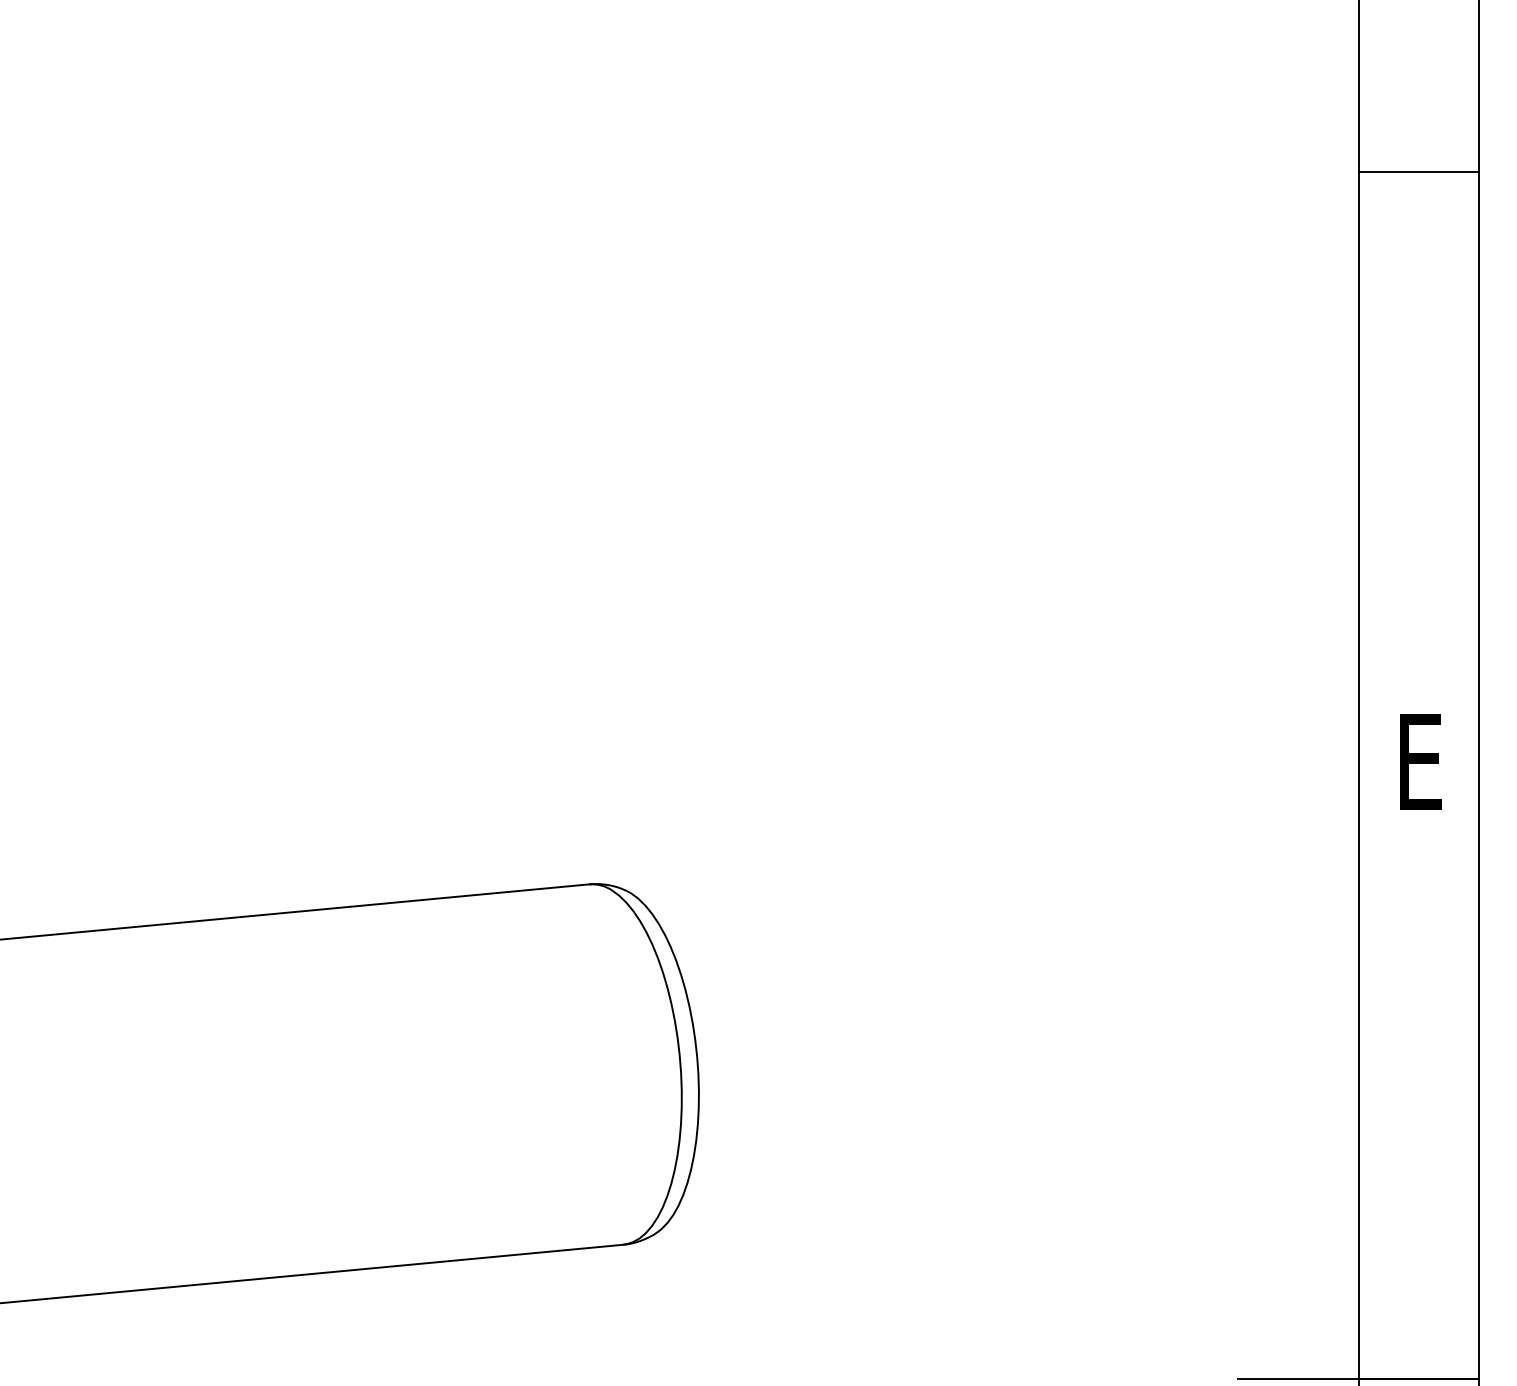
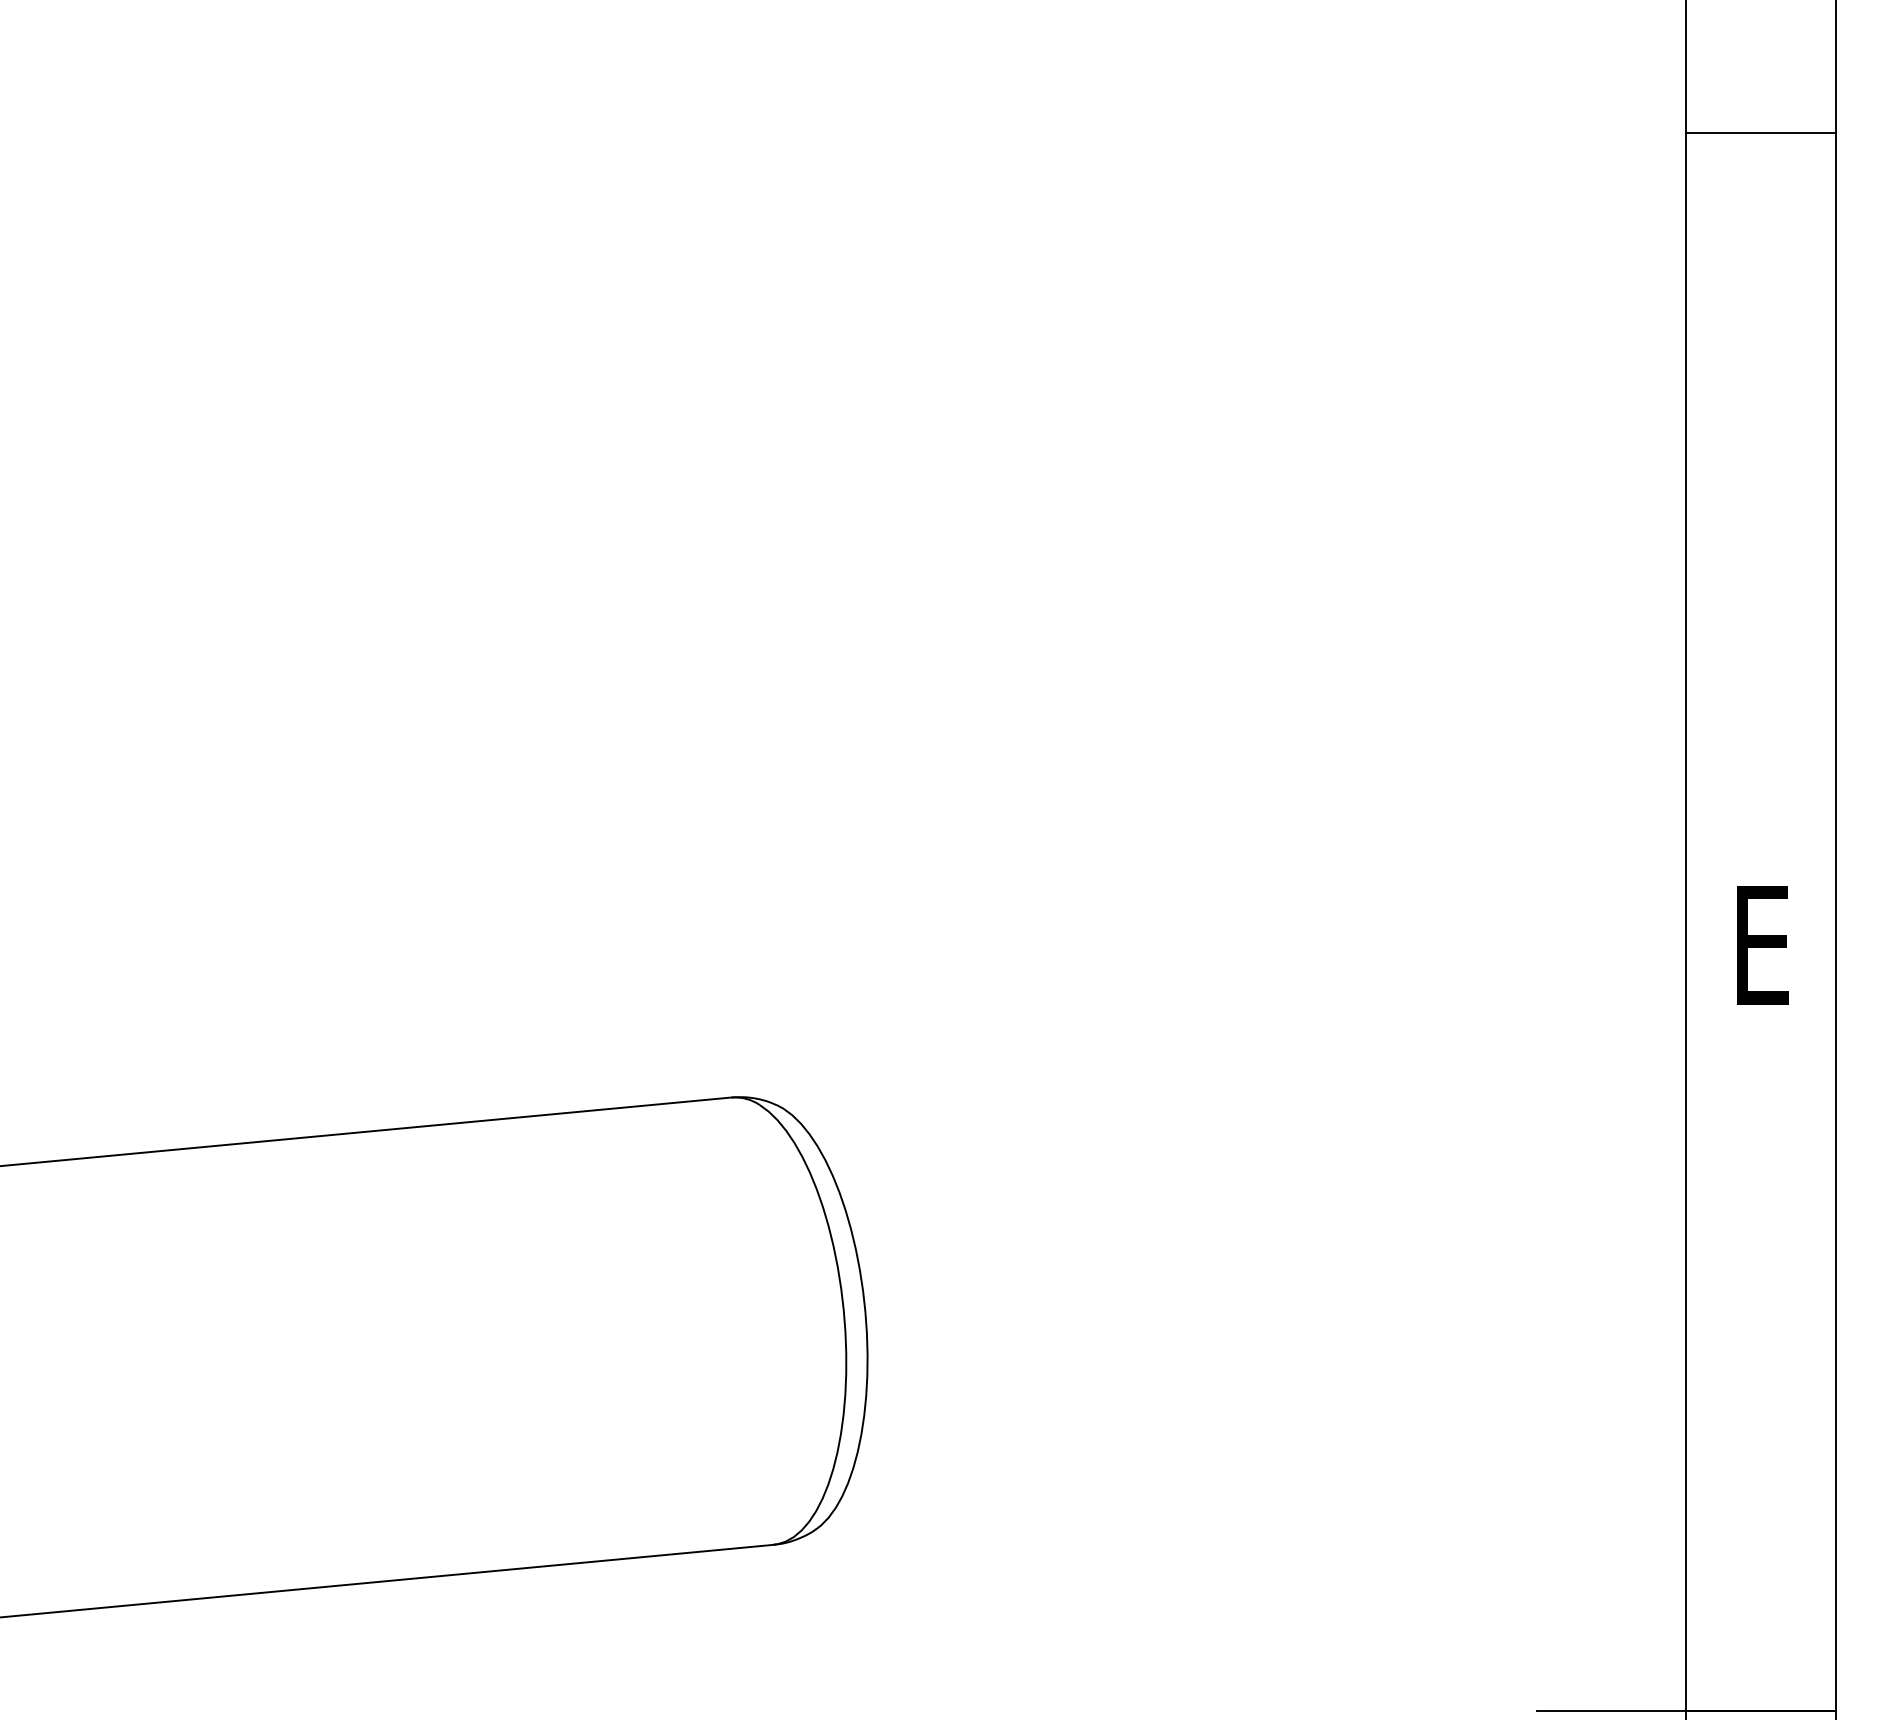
line: (1419, 172) -> (1761, 132), moved

